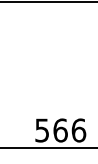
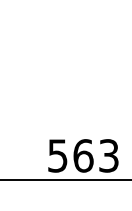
text: (78, 130) -> (108, 155), 566 -> 563

